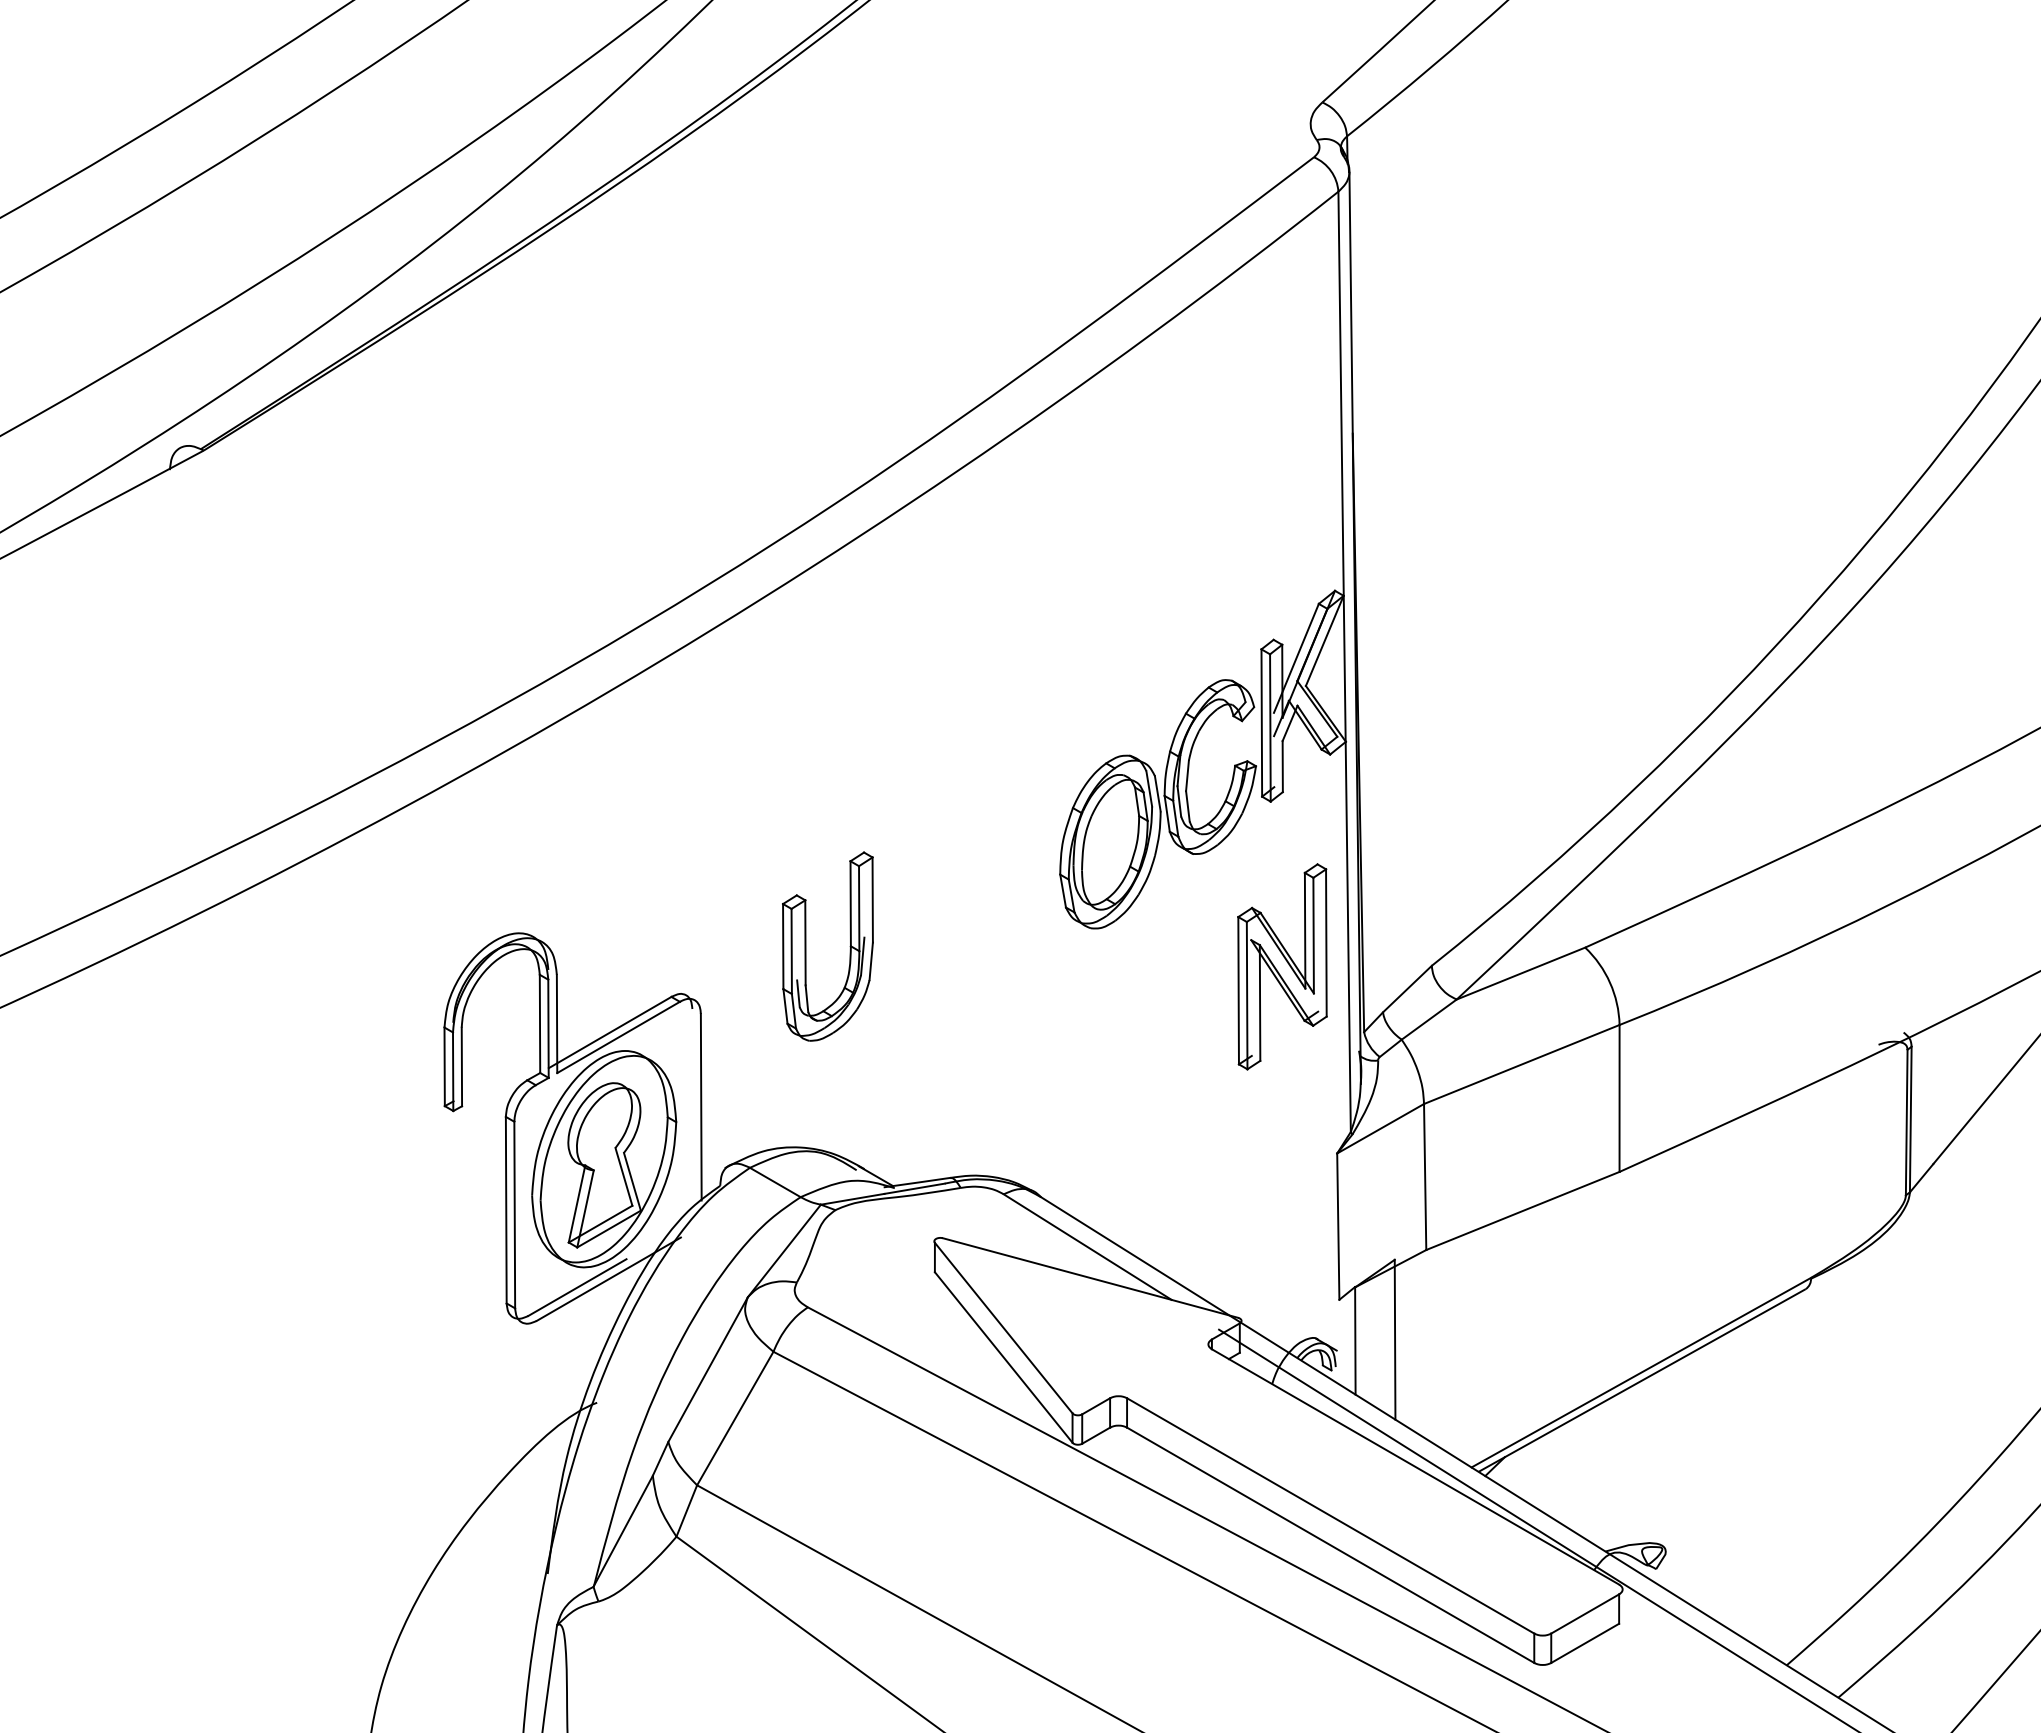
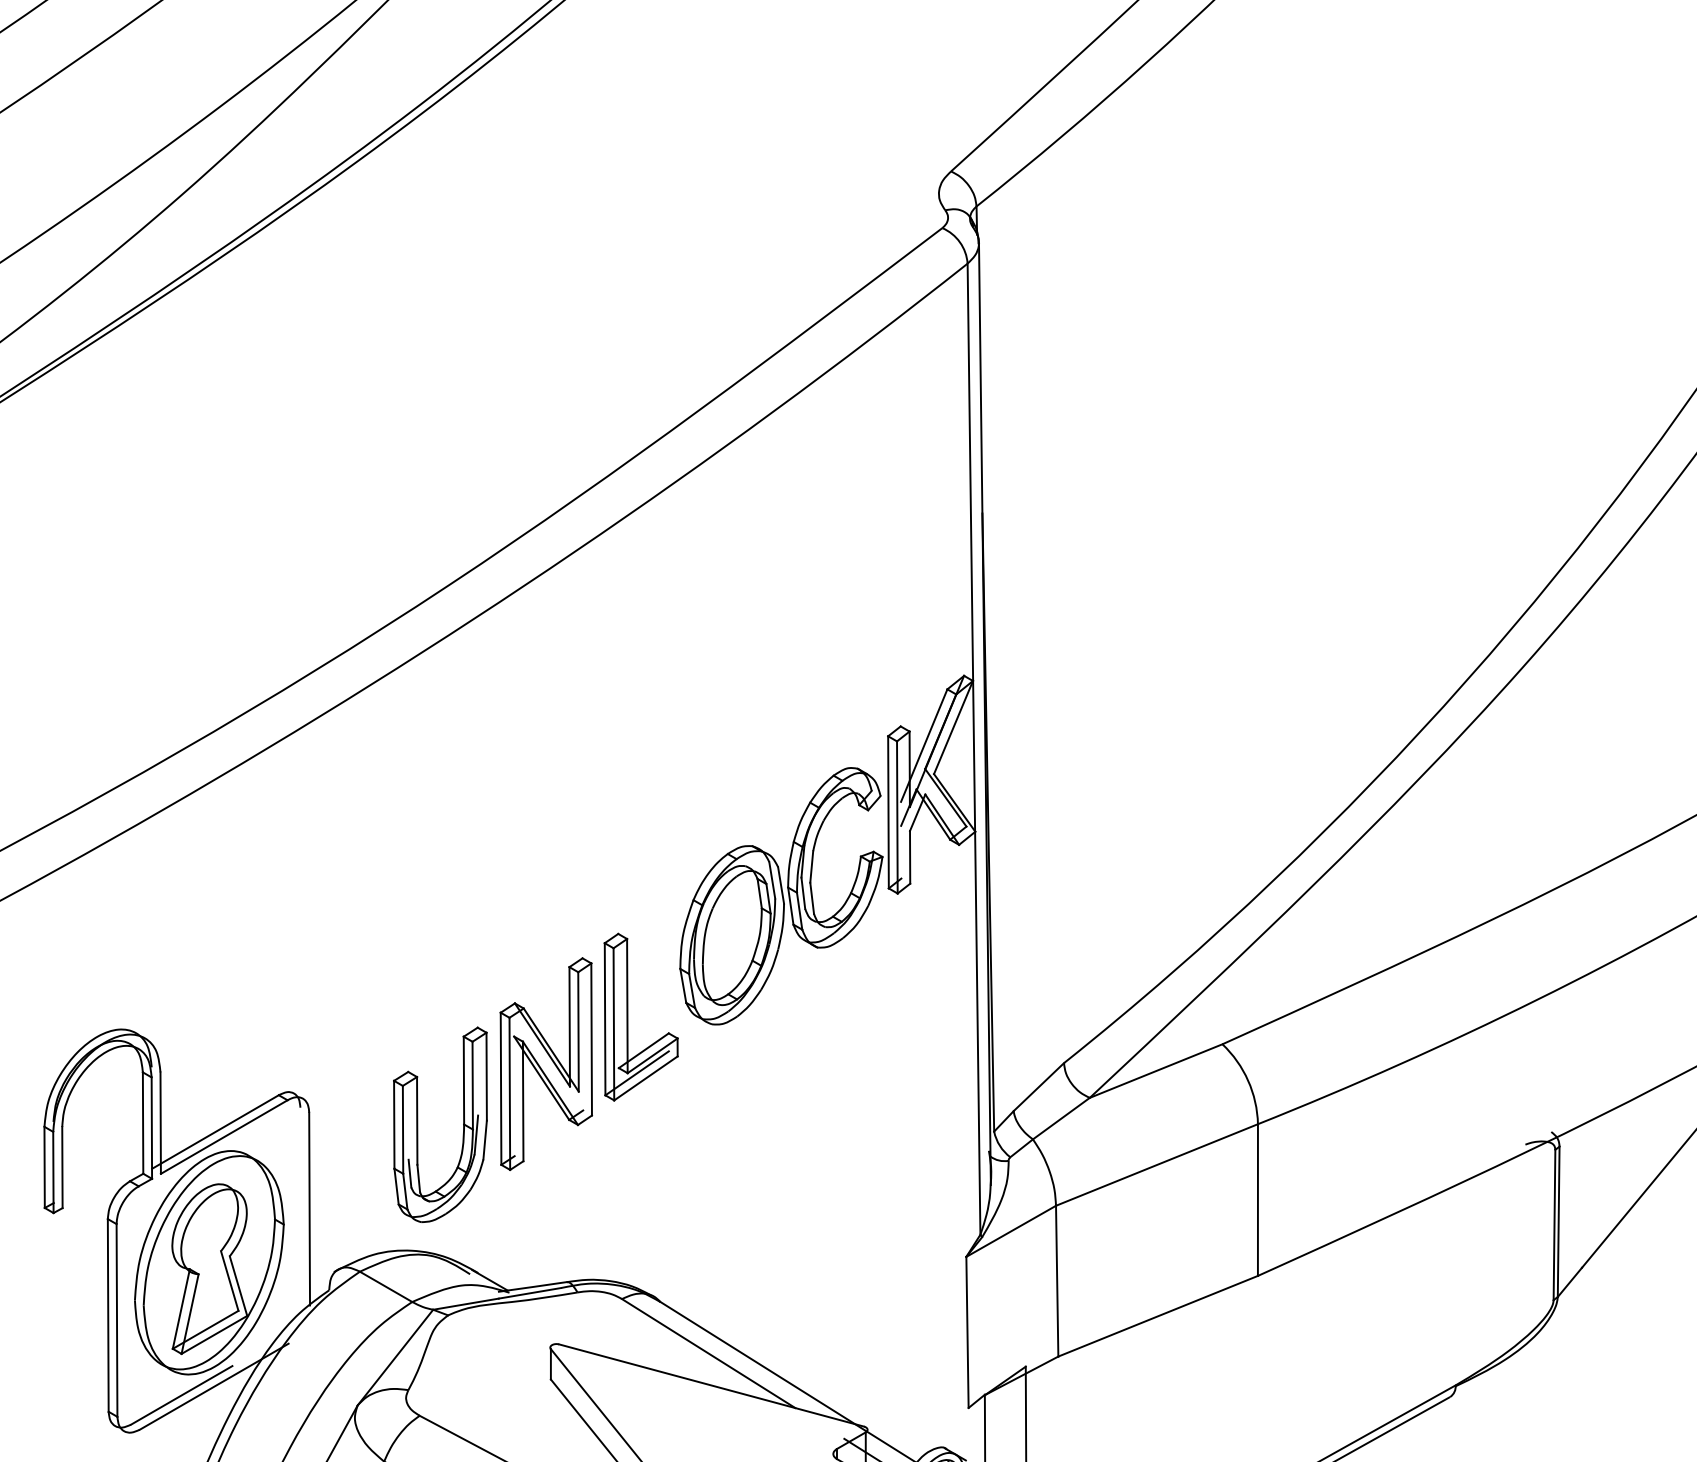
part: (1009, 921) -> (627, 1017), added
part: (806, 946) -> (418, 1124), moved
part: (1282, 966) -> (546, 1063), moved

